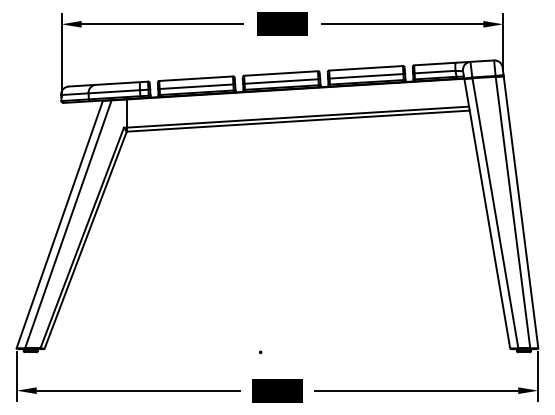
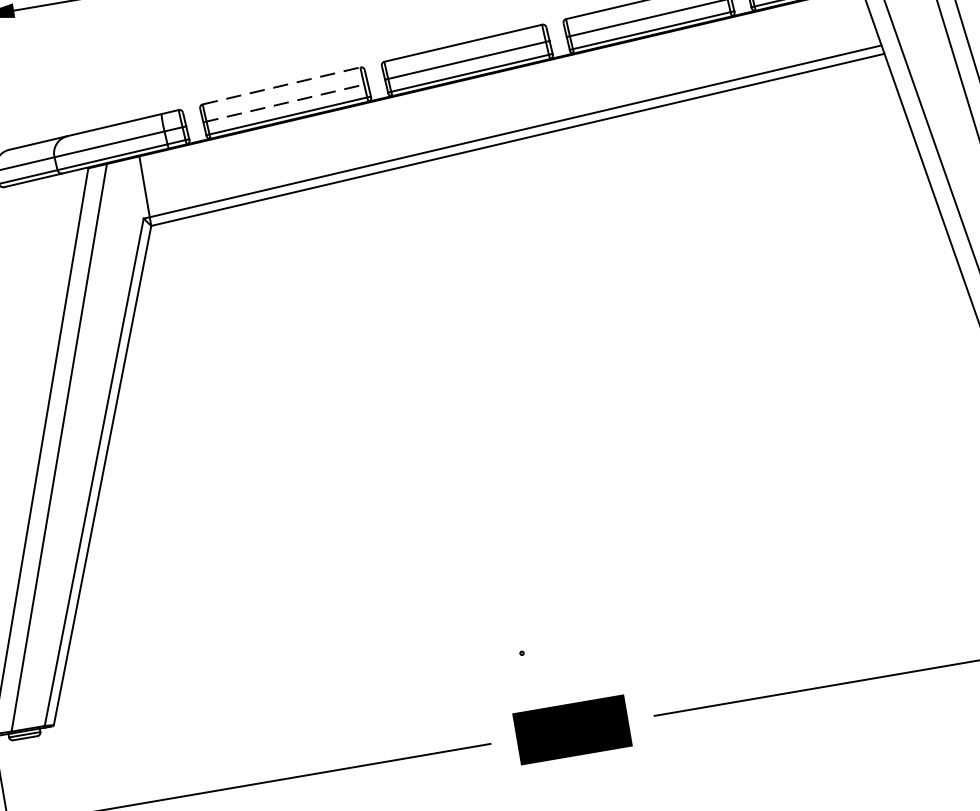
line: (196, 78) -> (282, 85), solid -> dashed
line: (196, 86) -> (285, 102), solid -> dashed

